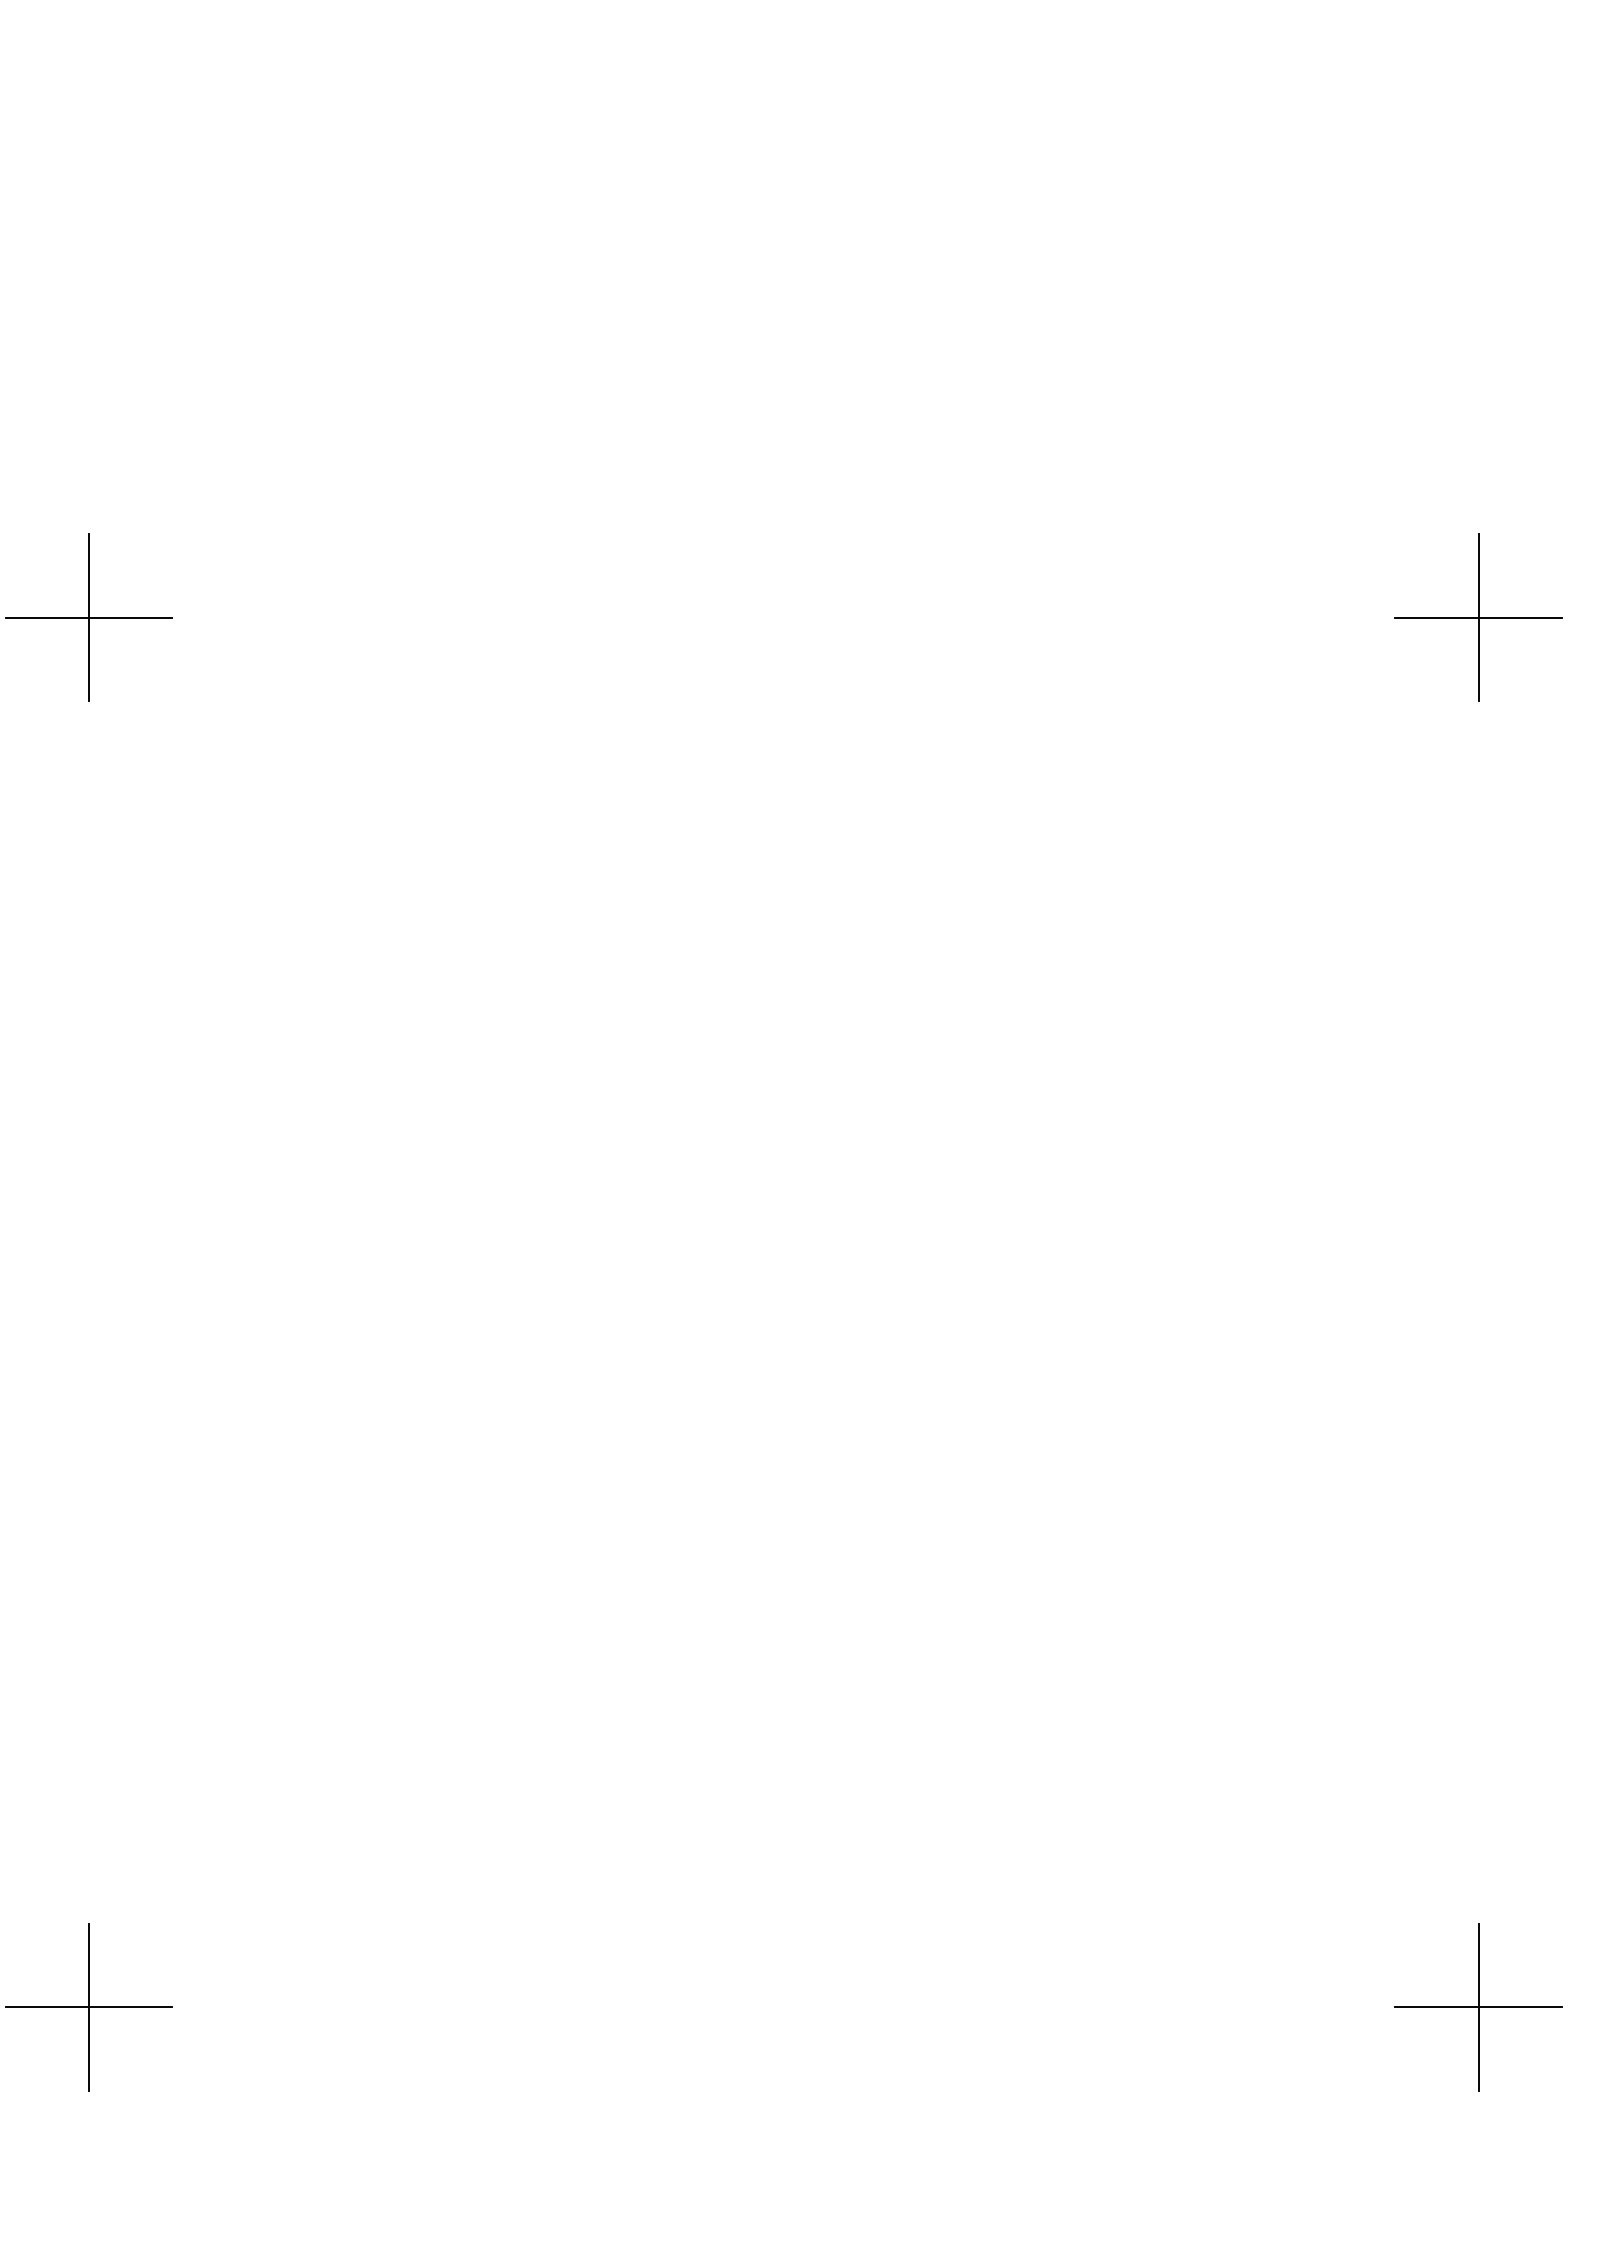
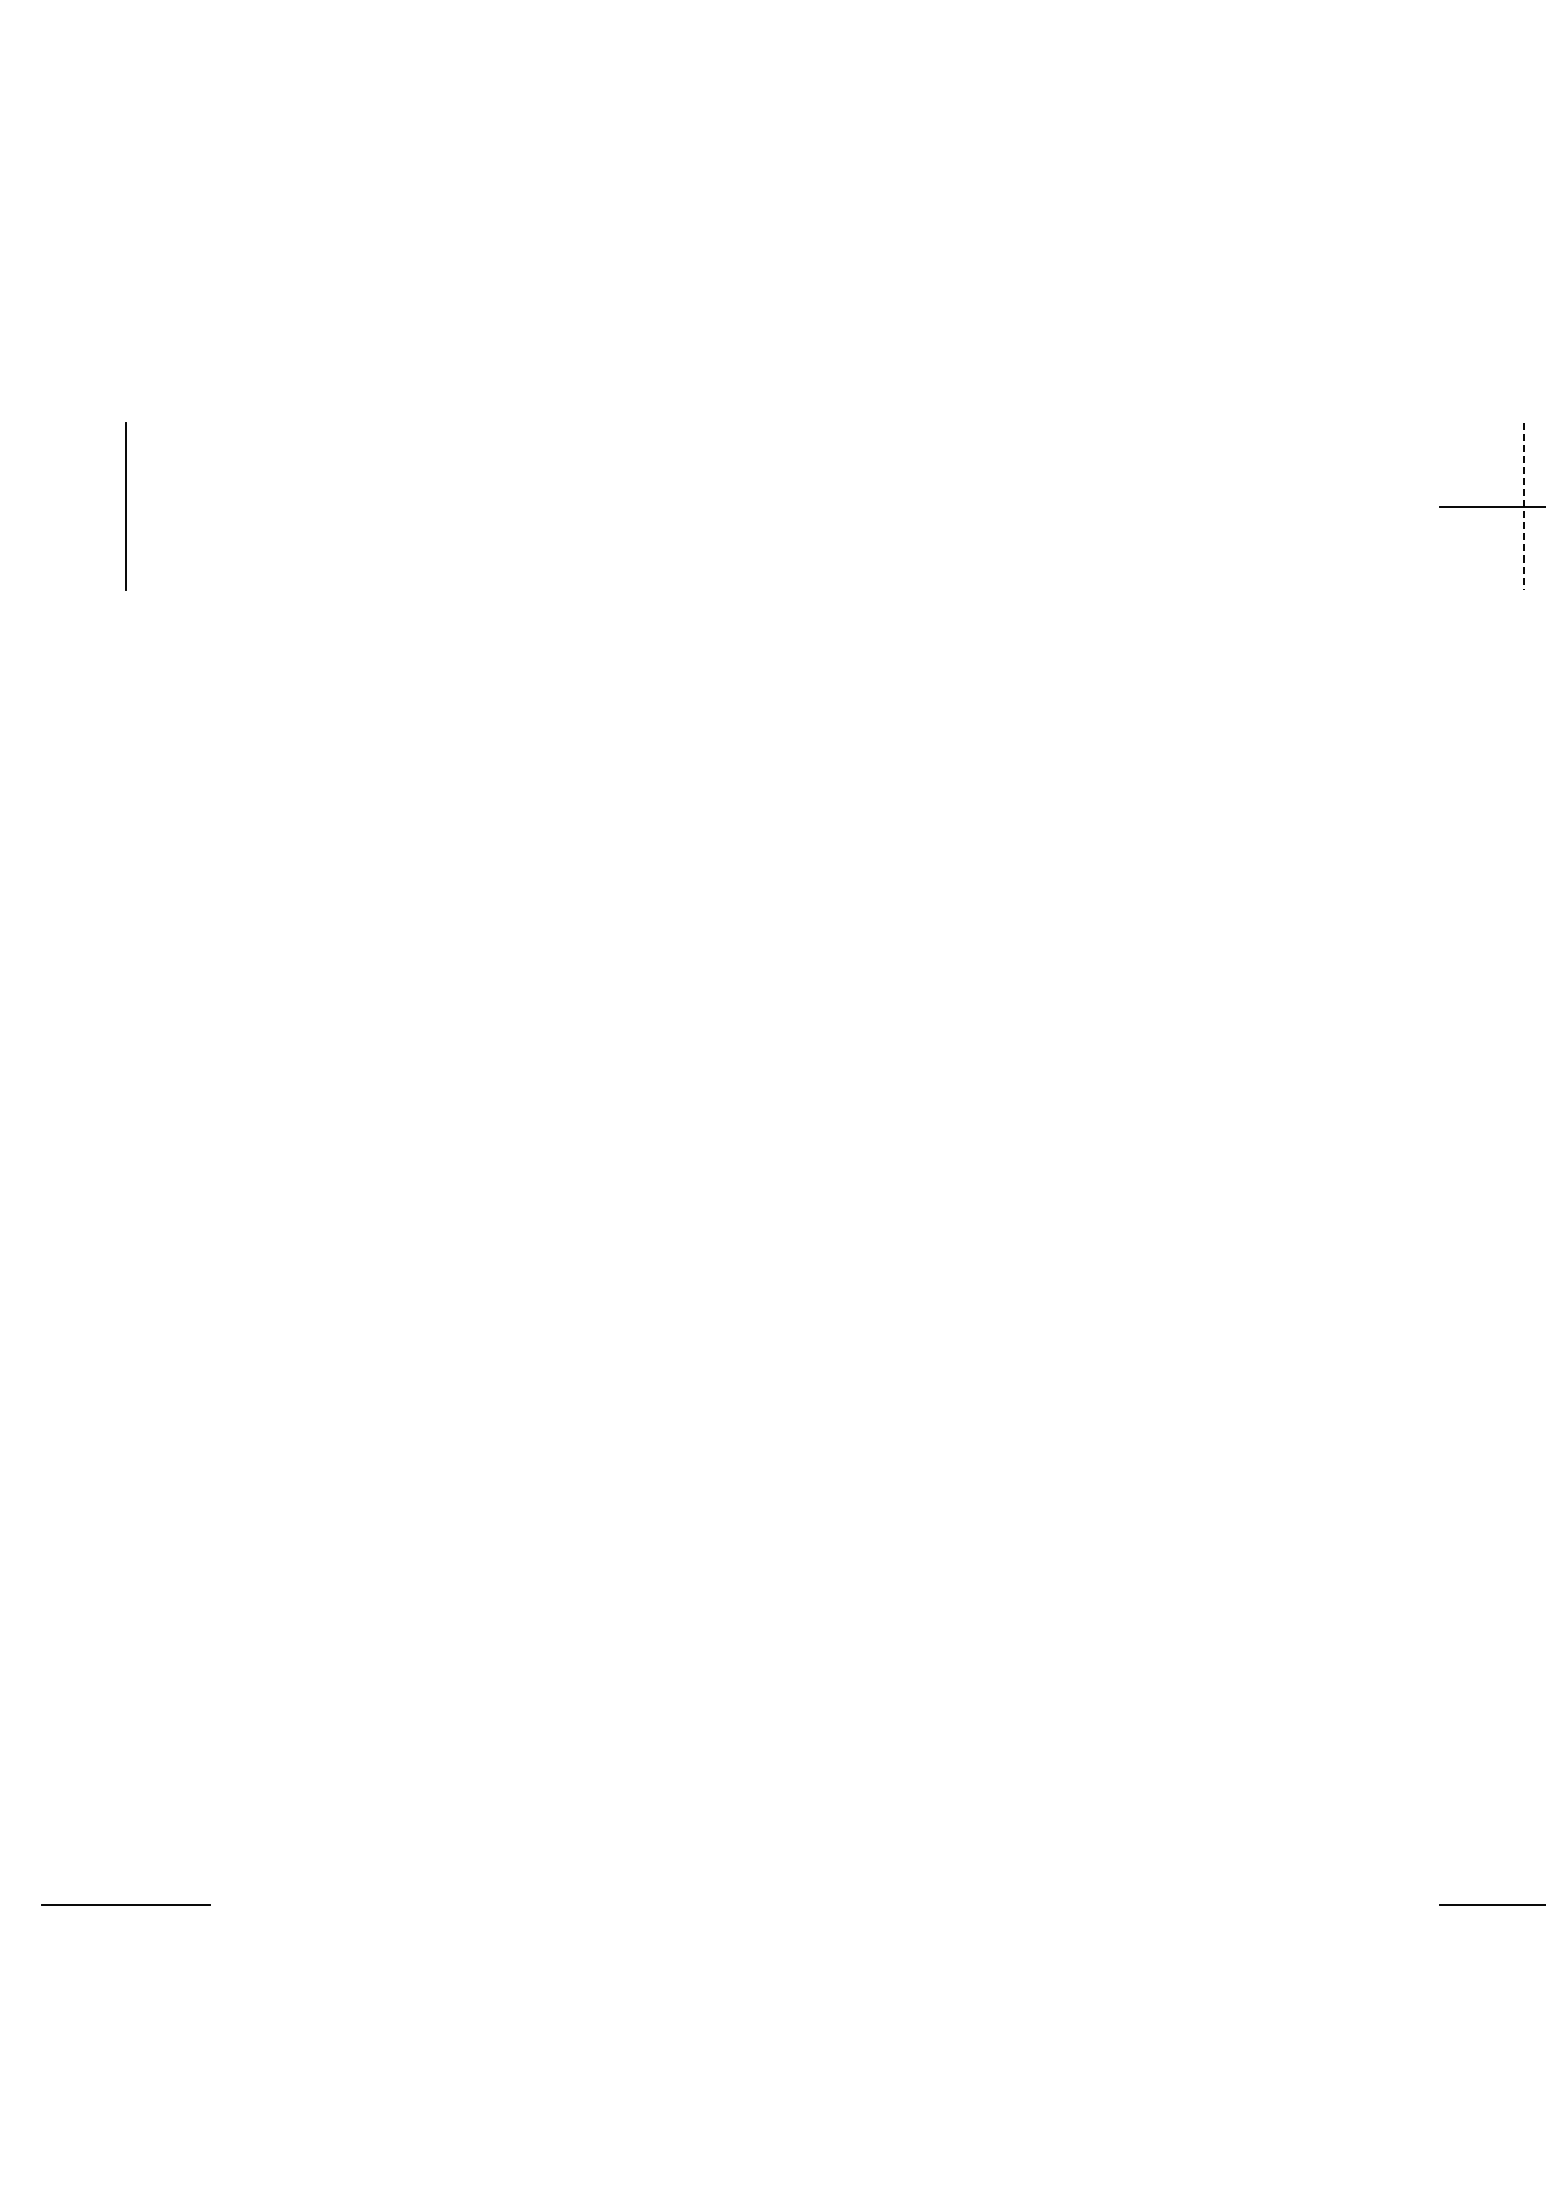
line: (88, 617) -> (125, 506), removed
line: (1478, 618) -> (1524, 507), solid -> dashed
line: (88, 2006) -> (125, 1903), removed
line: (1478, 2006) -> (1524, 1903), removed

